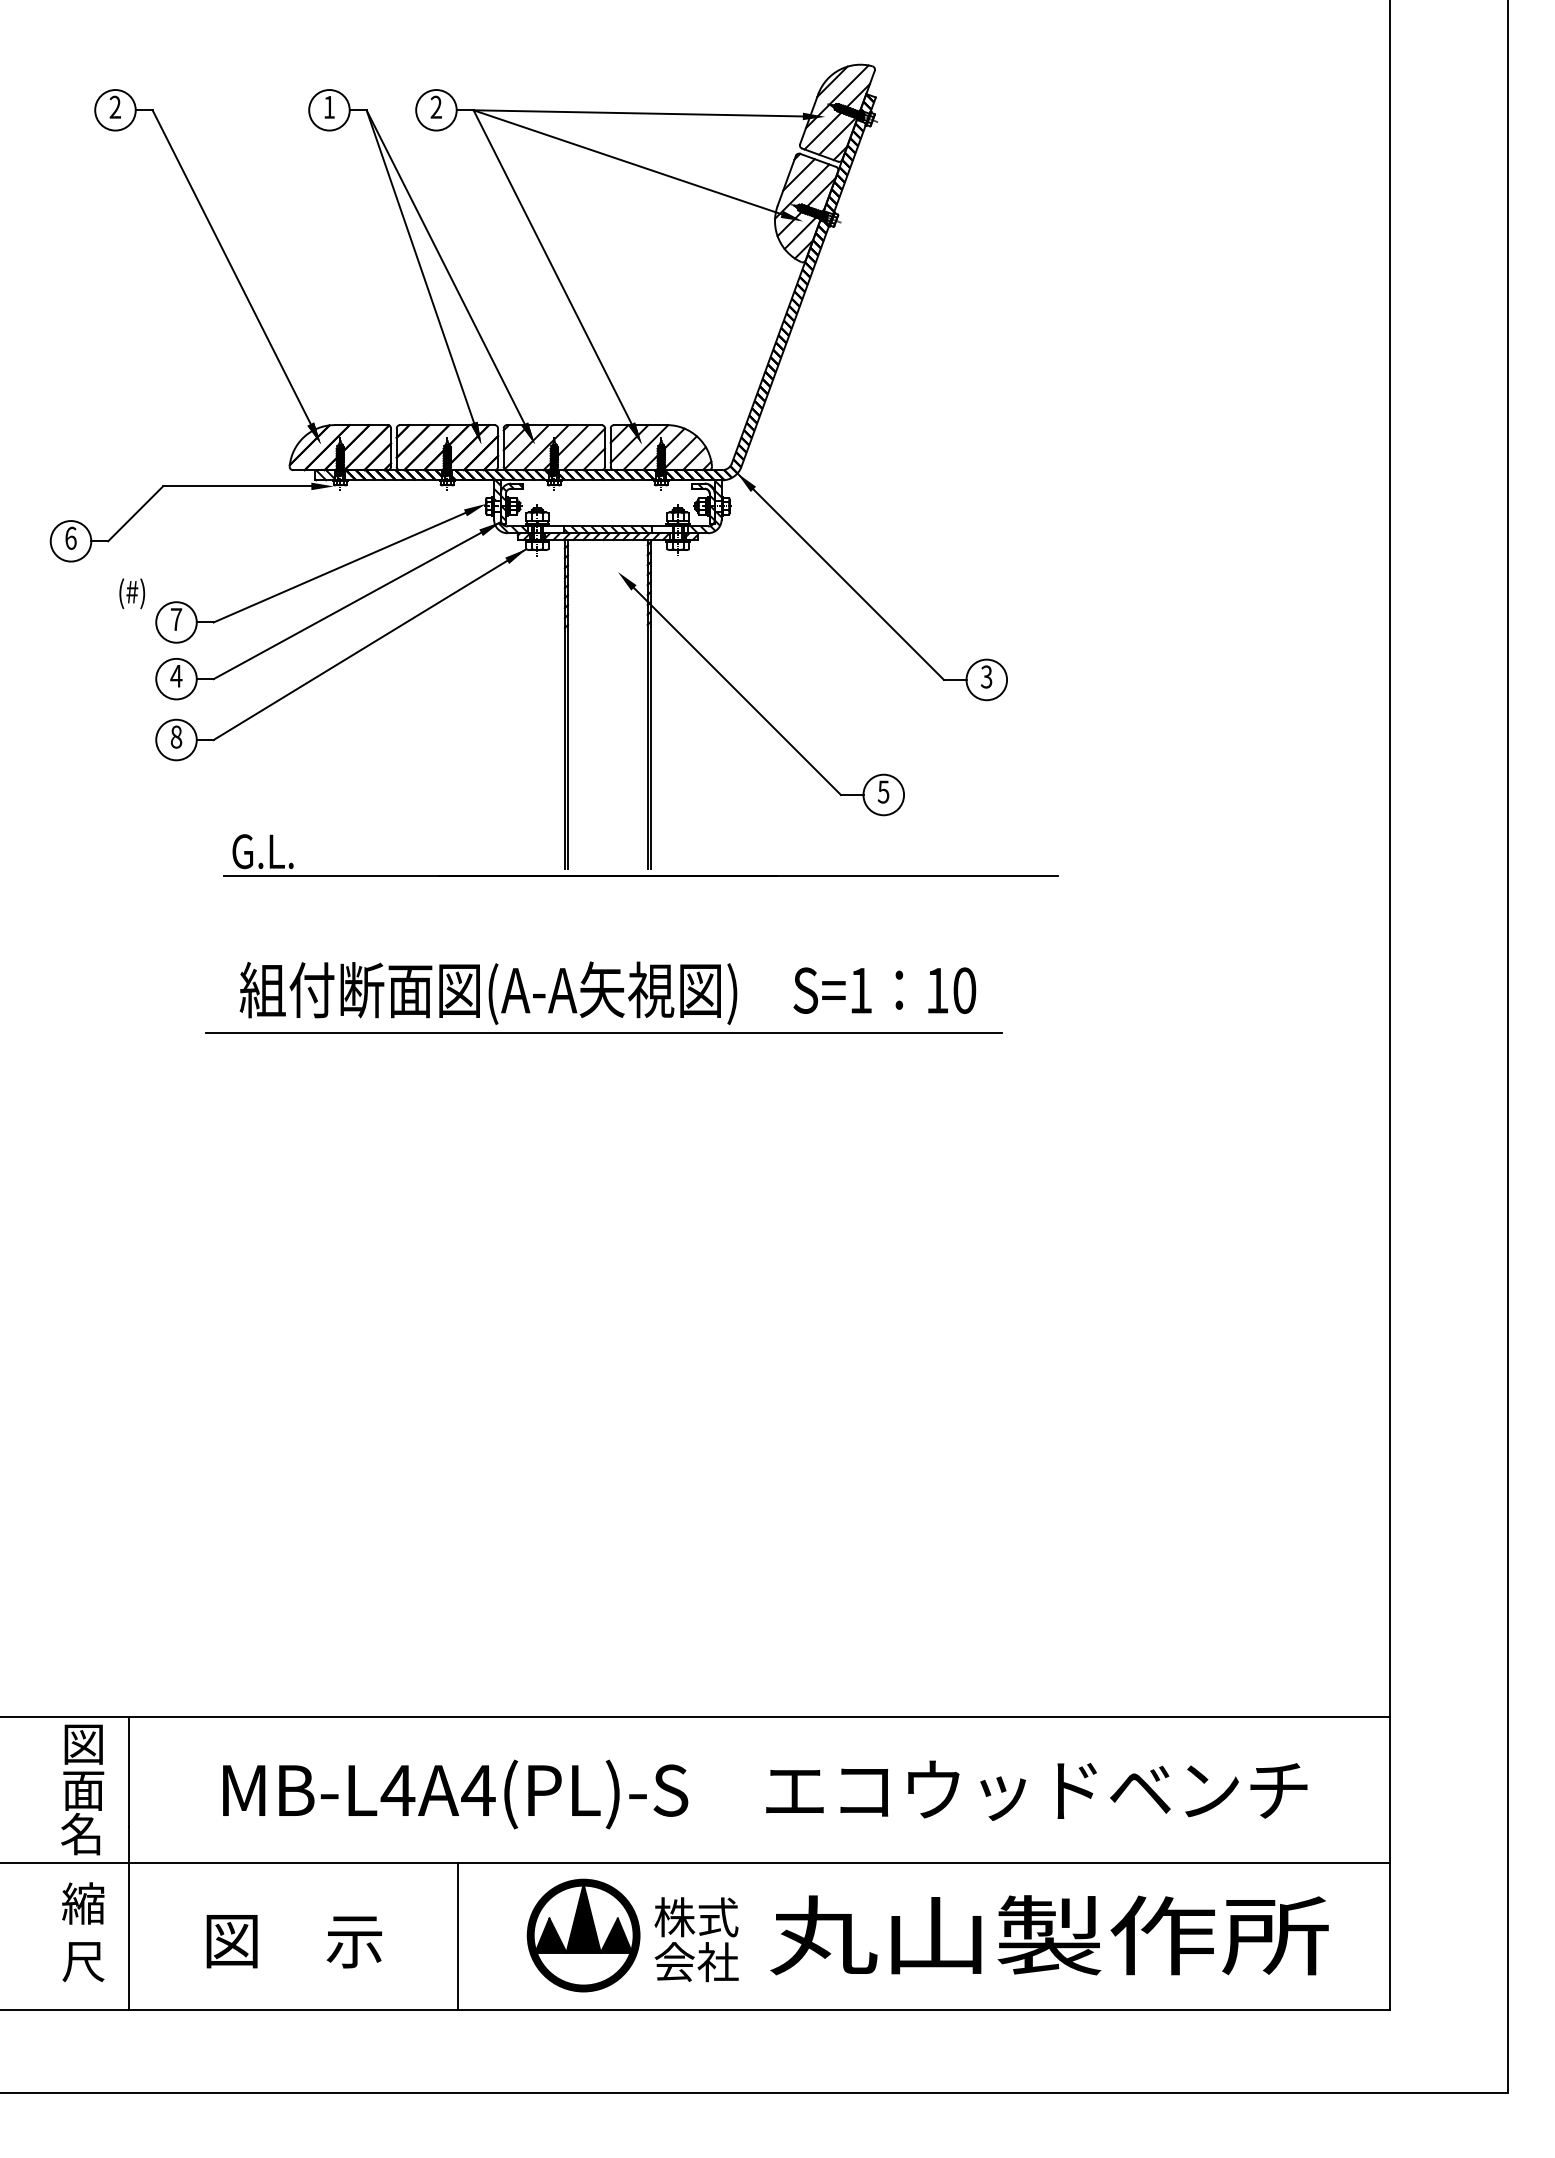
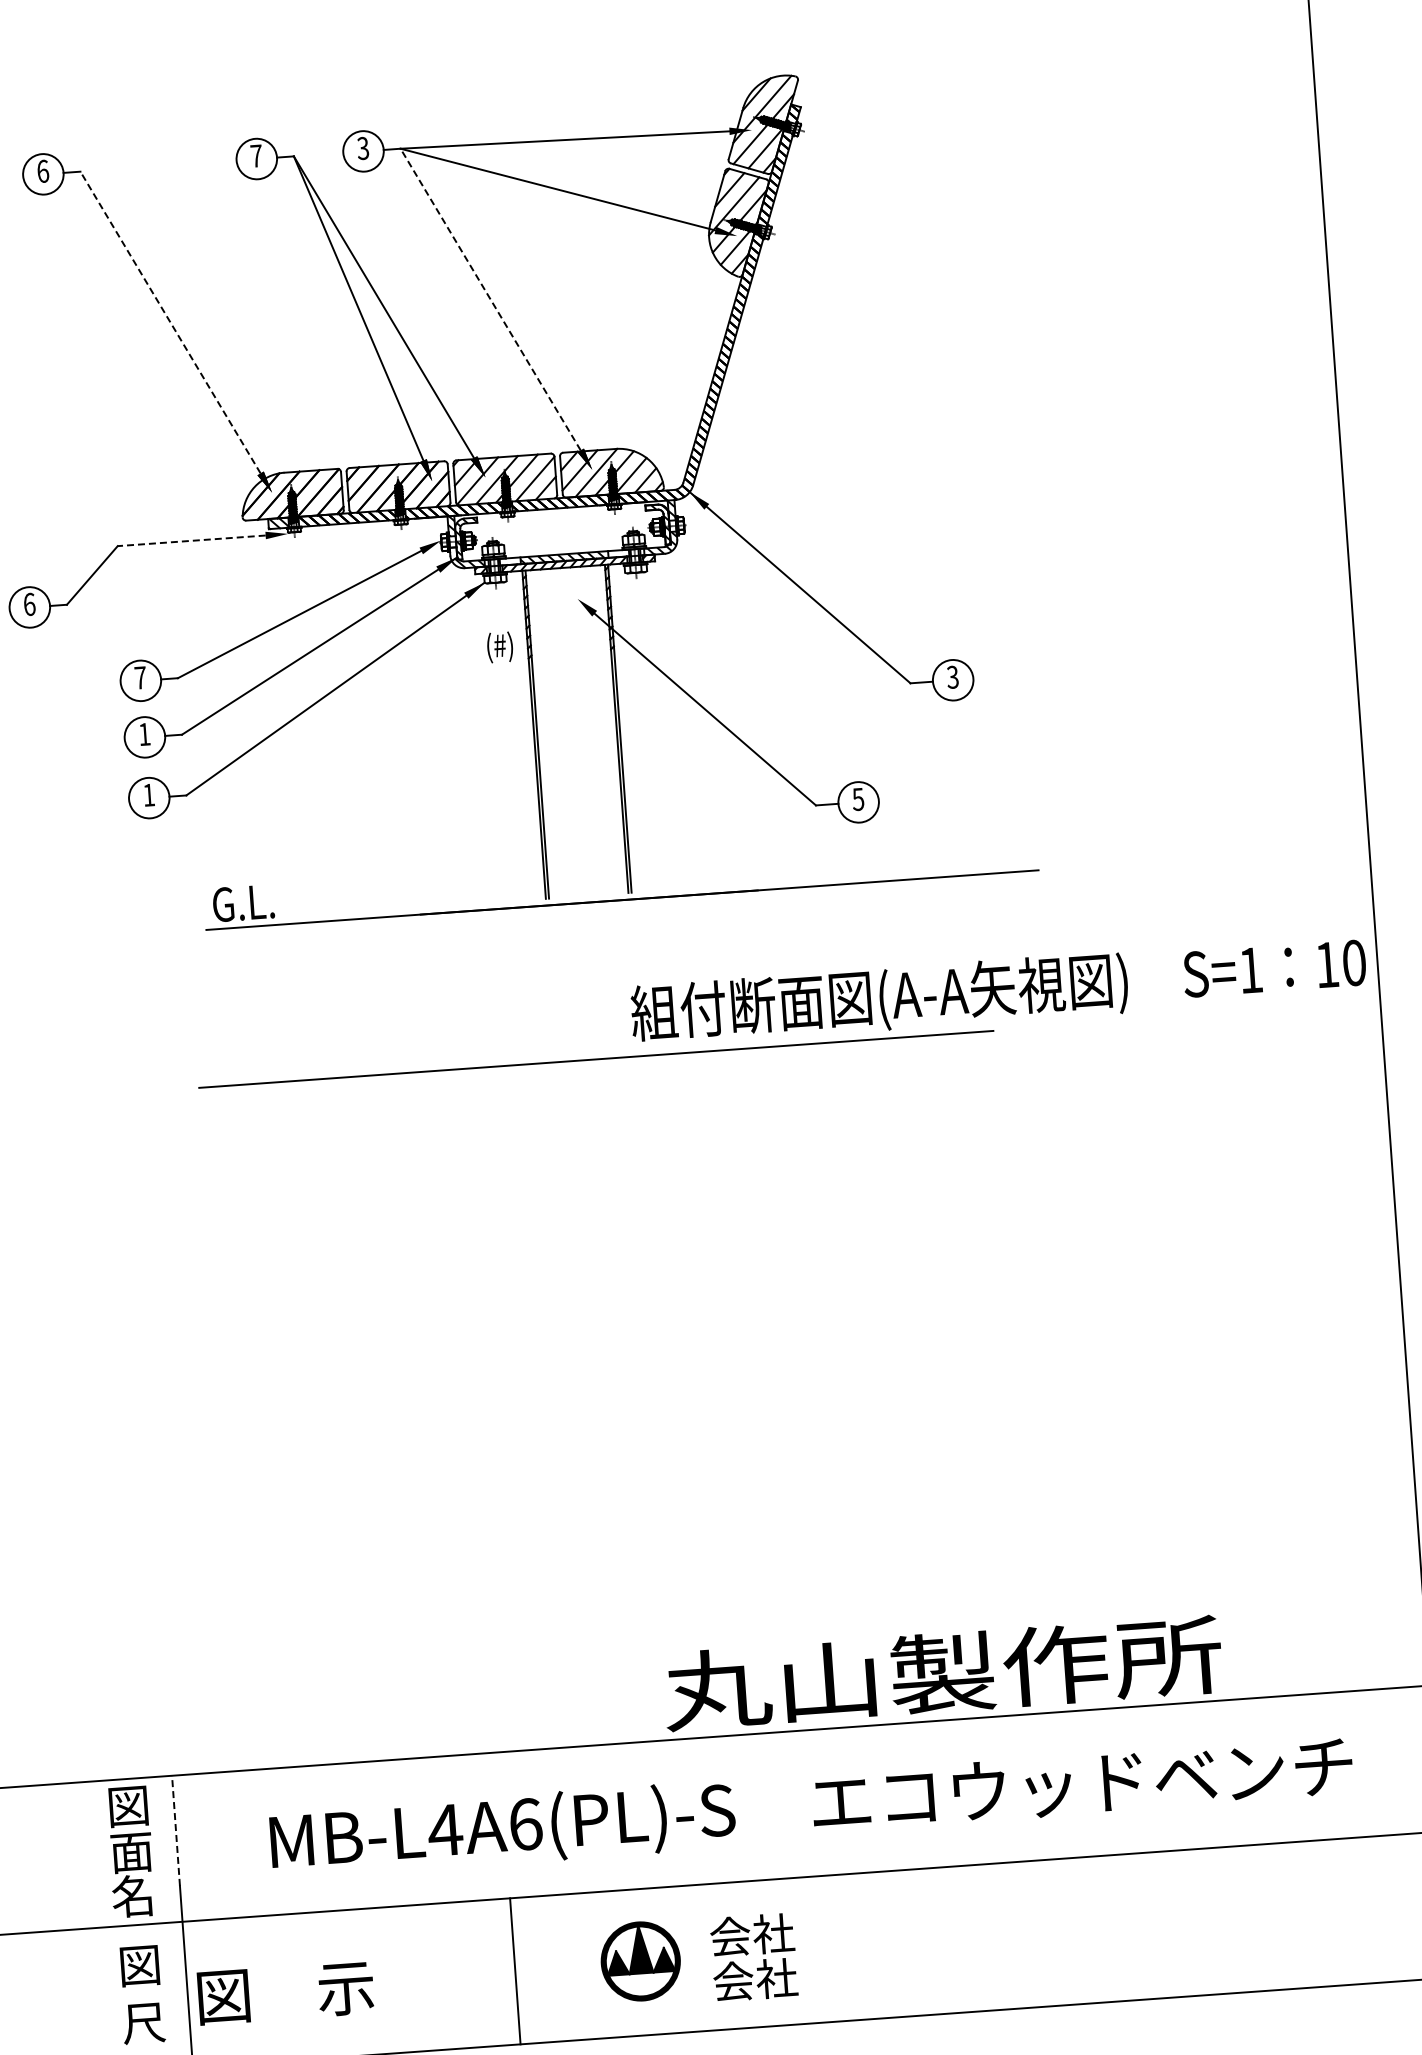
text: (115, 106) -> (43, 170), 2 -> 6
text: (329, 107) -> (256, 156), 1 -> 7
text: (435, 107) -> (362, 148), 2 -> 3
line: (231, 267) -> (170, 322), solid -> dashed
line: (552, 267) -> (490, 299), solid -> dashed
line: (236, 486) -> (190, 540), solid -> dashed
text: (132, 593) -> (500, 647), moved
text: (176, 676) -> (144, 734), 4 -> 1
text: (176, 736) -> (149, 794), 8 -> 1
text: (607, 992) -> (998, 990), moved
line: (129, 1771) -> (176, 1830), solid -> dashed
text: (478, 1790) -> (525, 1824), MB-L4A4(PL)-S -> MB-L4A6(PL)-S
text: (83, 1903) -> (139, 1965), 縮 -> 図
text: (696, 1917) -> (752, 1935), 株式 -> 会社
part: (583, 1935) -> (640, 1961), size x0.7
text: (1049, 1935) -> (942, 1673), moved
text: (293, 1941) -> (285, 1992), moved

